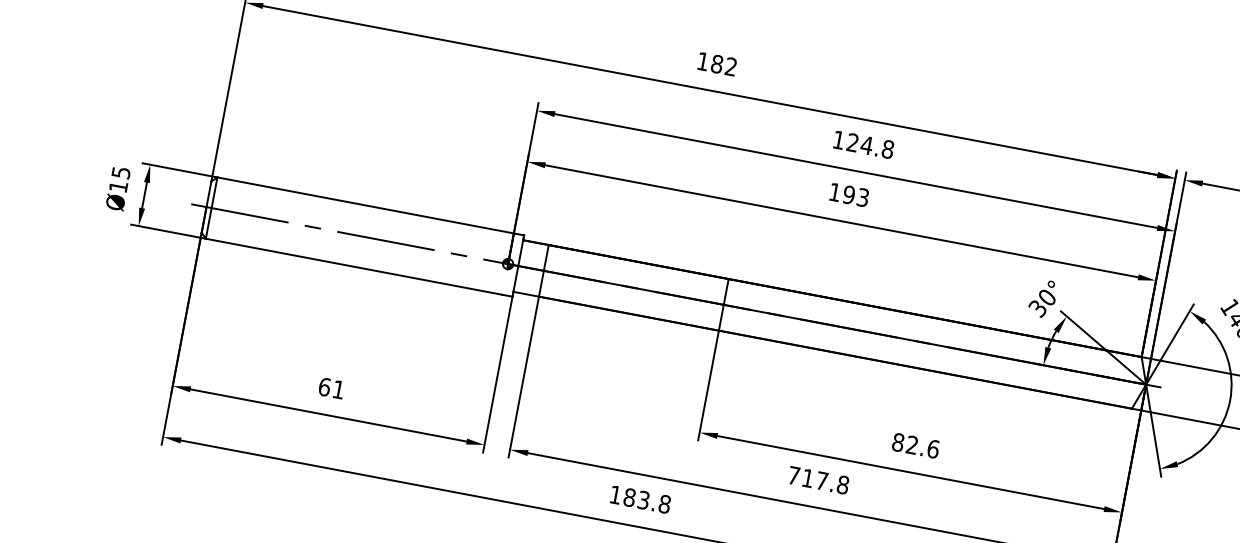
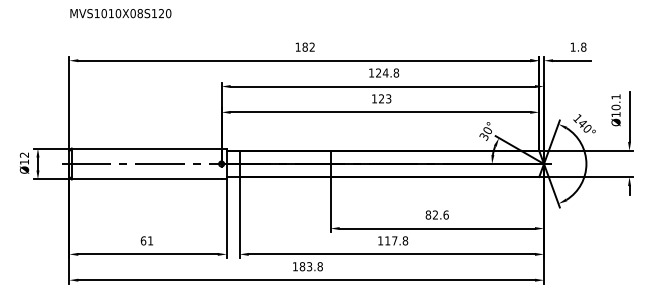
text: (121, 171) -> (24, 154), Ø15 -> Ø12
text: (848, 194) -> (381, 98), 193 -> 123
text: (793, 474) -> (380, 240), 717.8 -> 117.8

